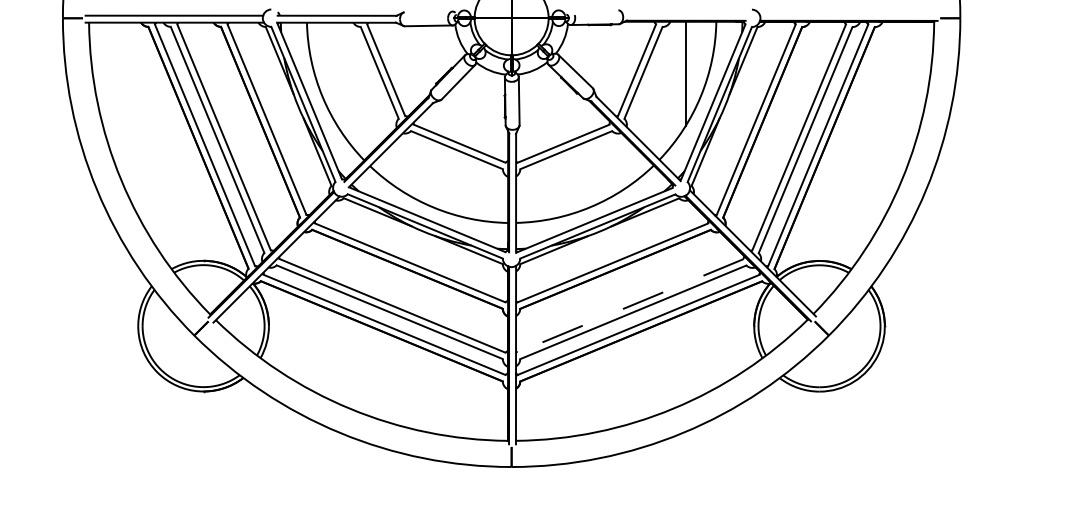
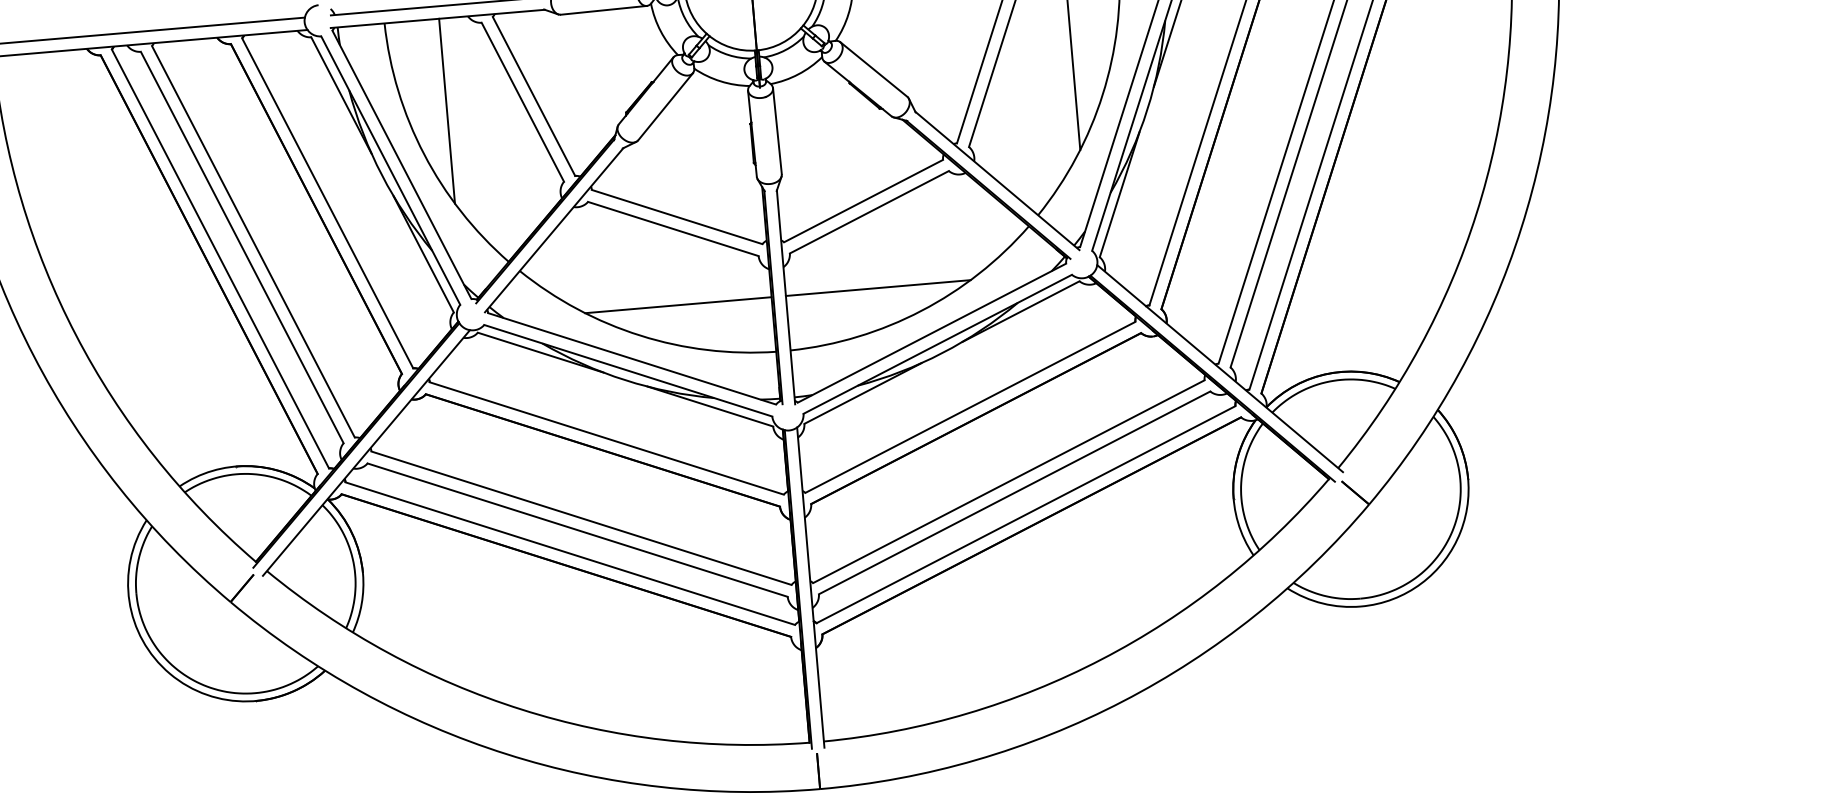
line: (337, 73) -> (447, 109), added
line: (456, 192) -> (678, 305), added
line: (567, 192) -> (878, 287), added
line: (630, 306) -> (1008, 482), dashed -> solid

